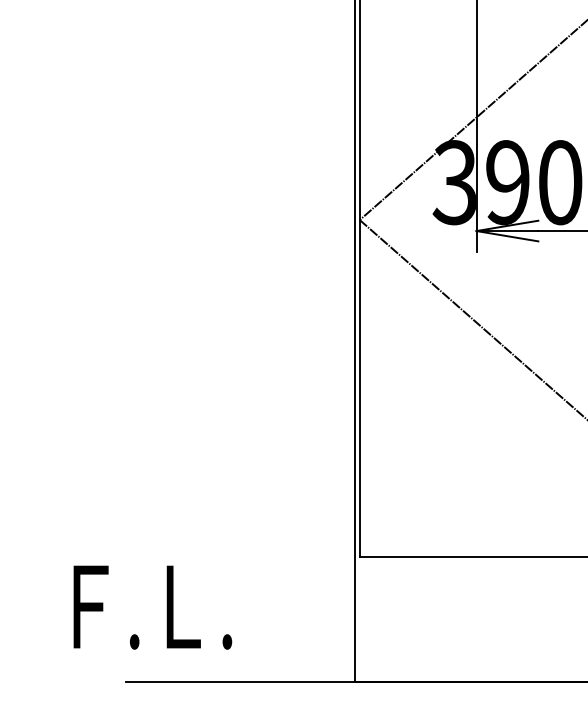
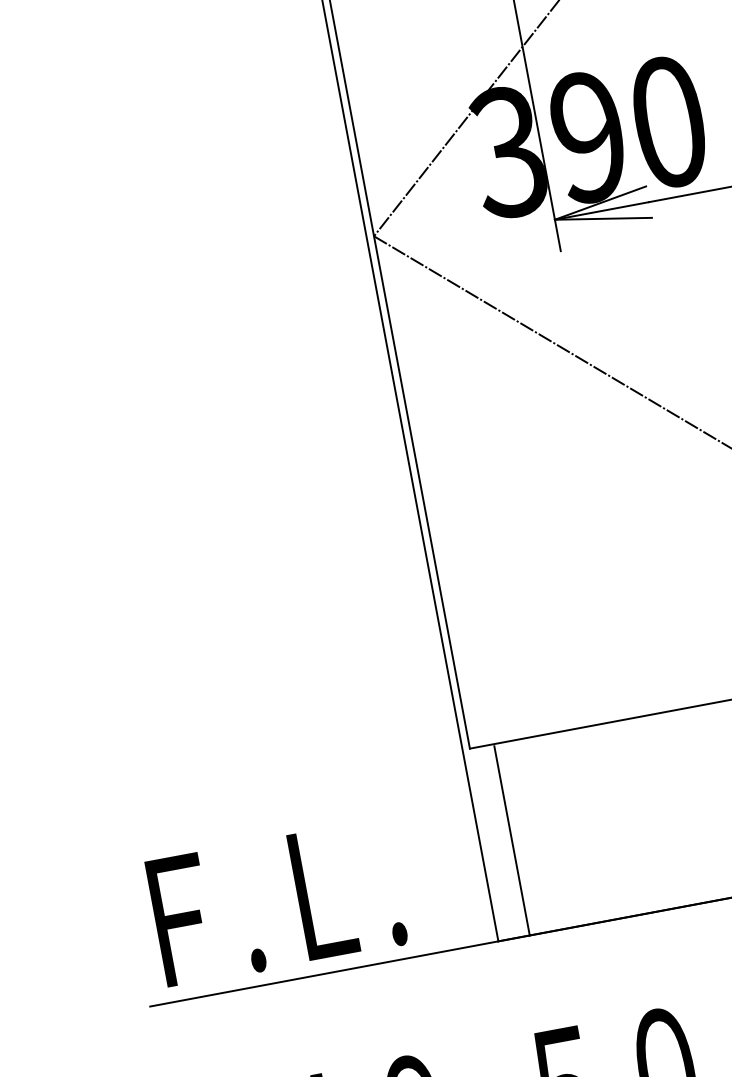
text: (152, 607) -> (276, 902), moved
line: (375, 619) -> (511, 839), added

